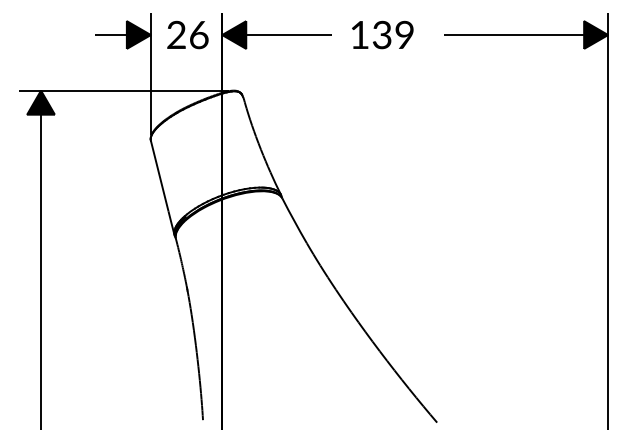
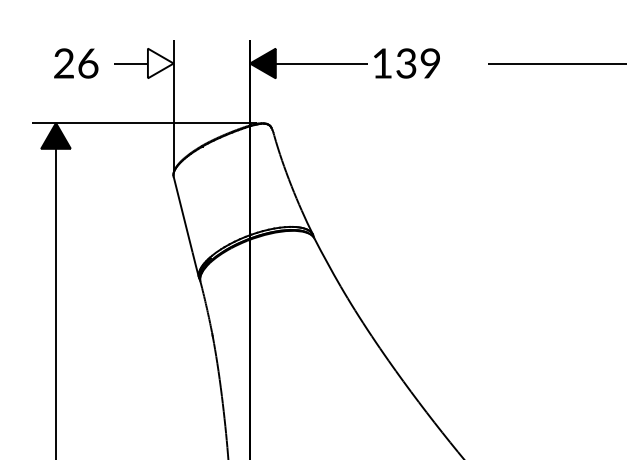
fill: (138, 34) -> (160, 62), removed
text: (187, 34) -> (75, 62), moved
text: (382, 34) -> (406, 62), moved

